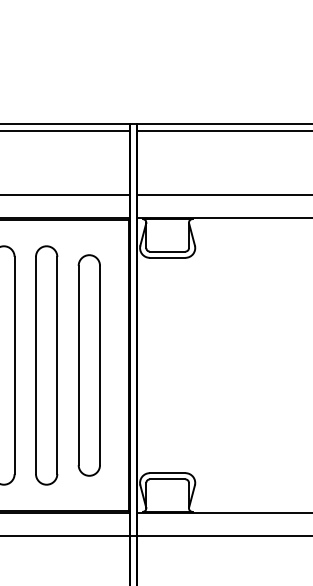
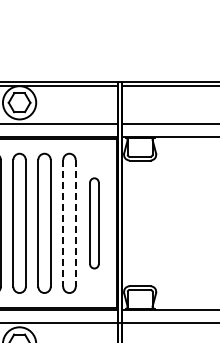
line: (36, 365) -> (63, 223), solid -> dashed
line: (56, 365) -> (75, 223), solid -> dashed
part: (89, 365) -> (94, 223), size x0.7

